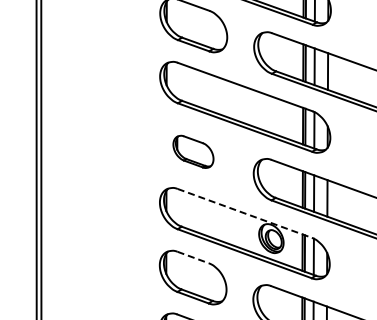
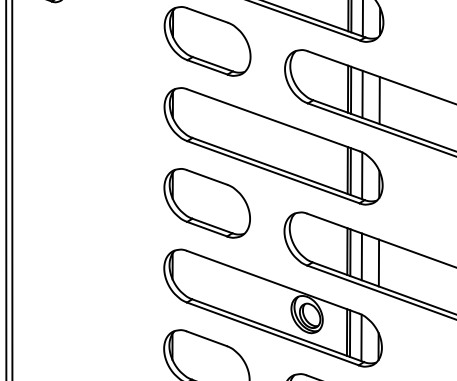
part: (193, 151) -> (207, 202), size x1.67
line: (245, 213) -> (273, 282), dashed -> solid
line: (193, 257) -> (207, 338), dashed -> solid

